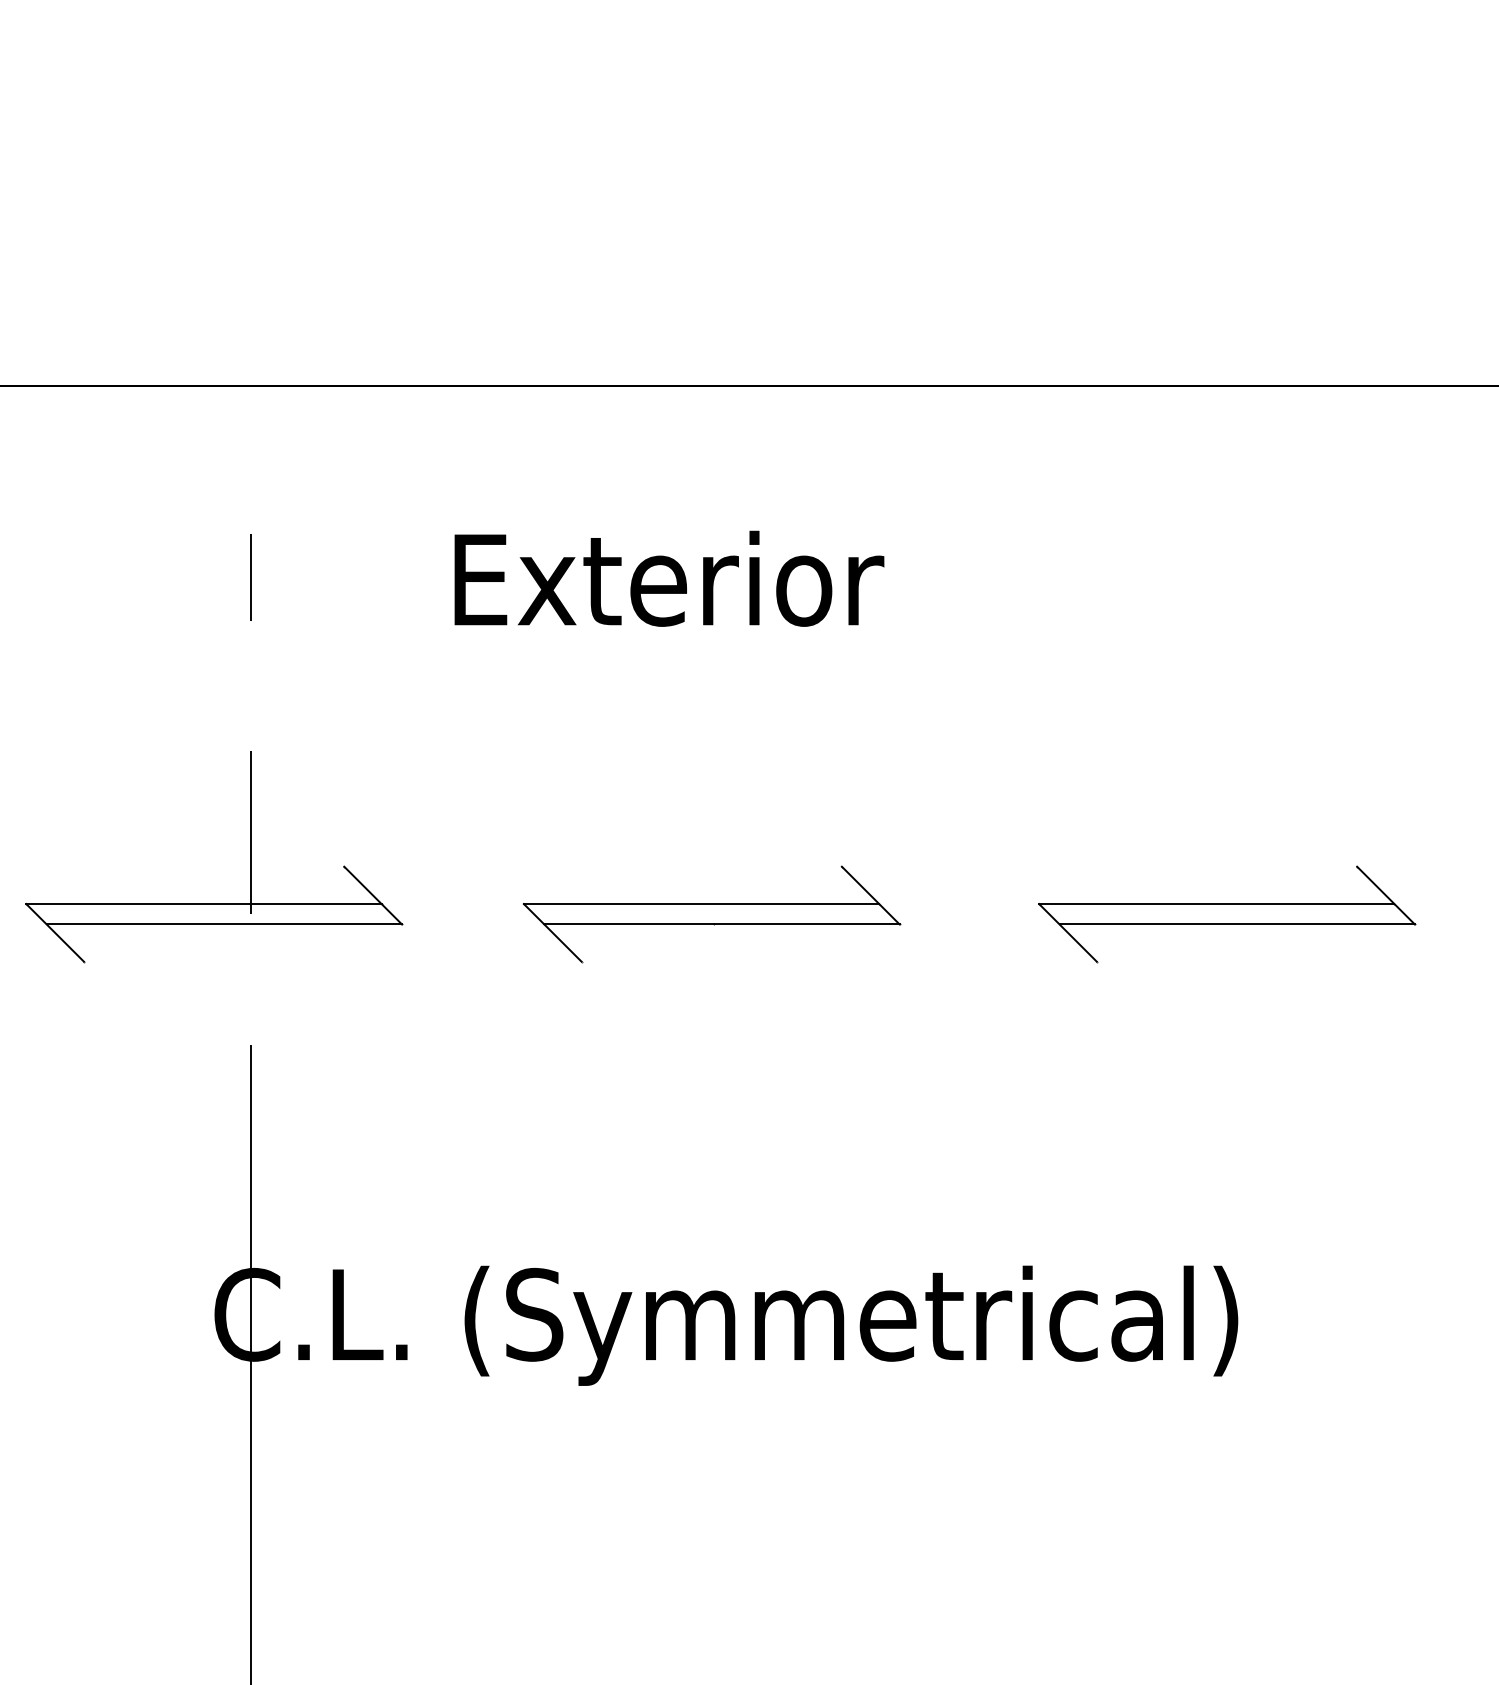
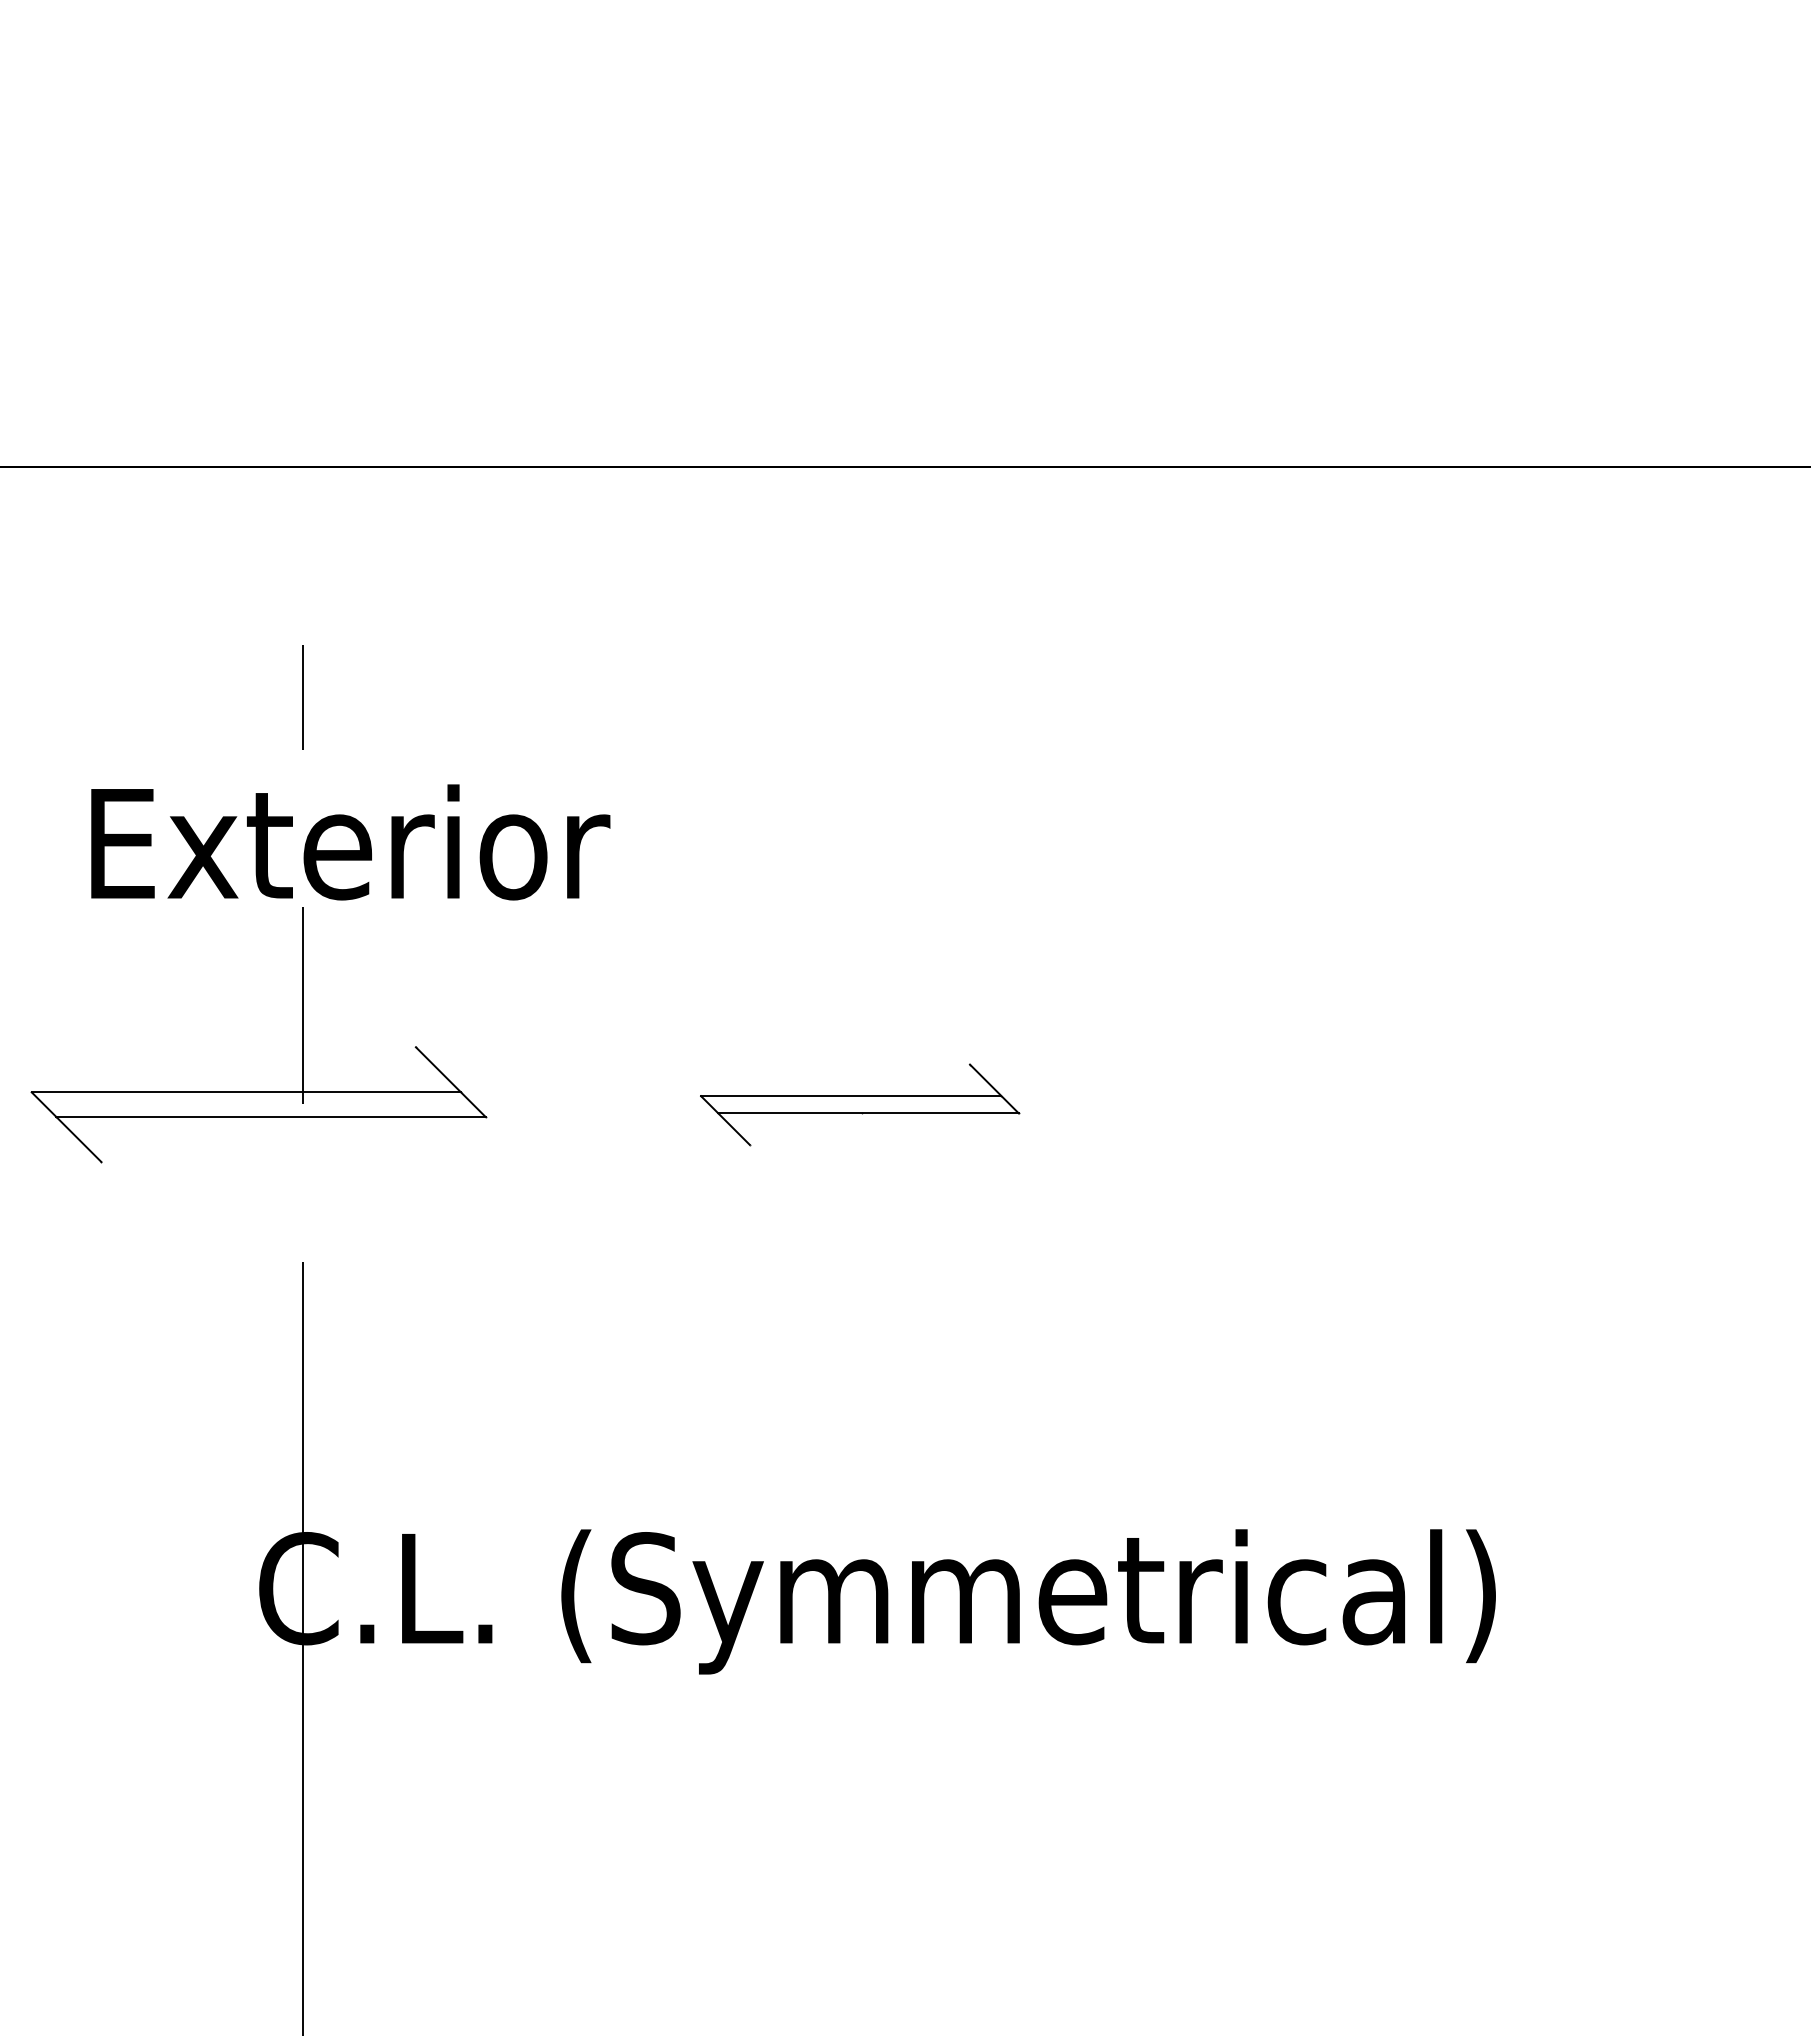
text: (669, 578) -> (350, 842), moved
part: (711, 914) -> (859, 1104), size x0.7
part: (1227, 914) -> (1482, 1104), removed

